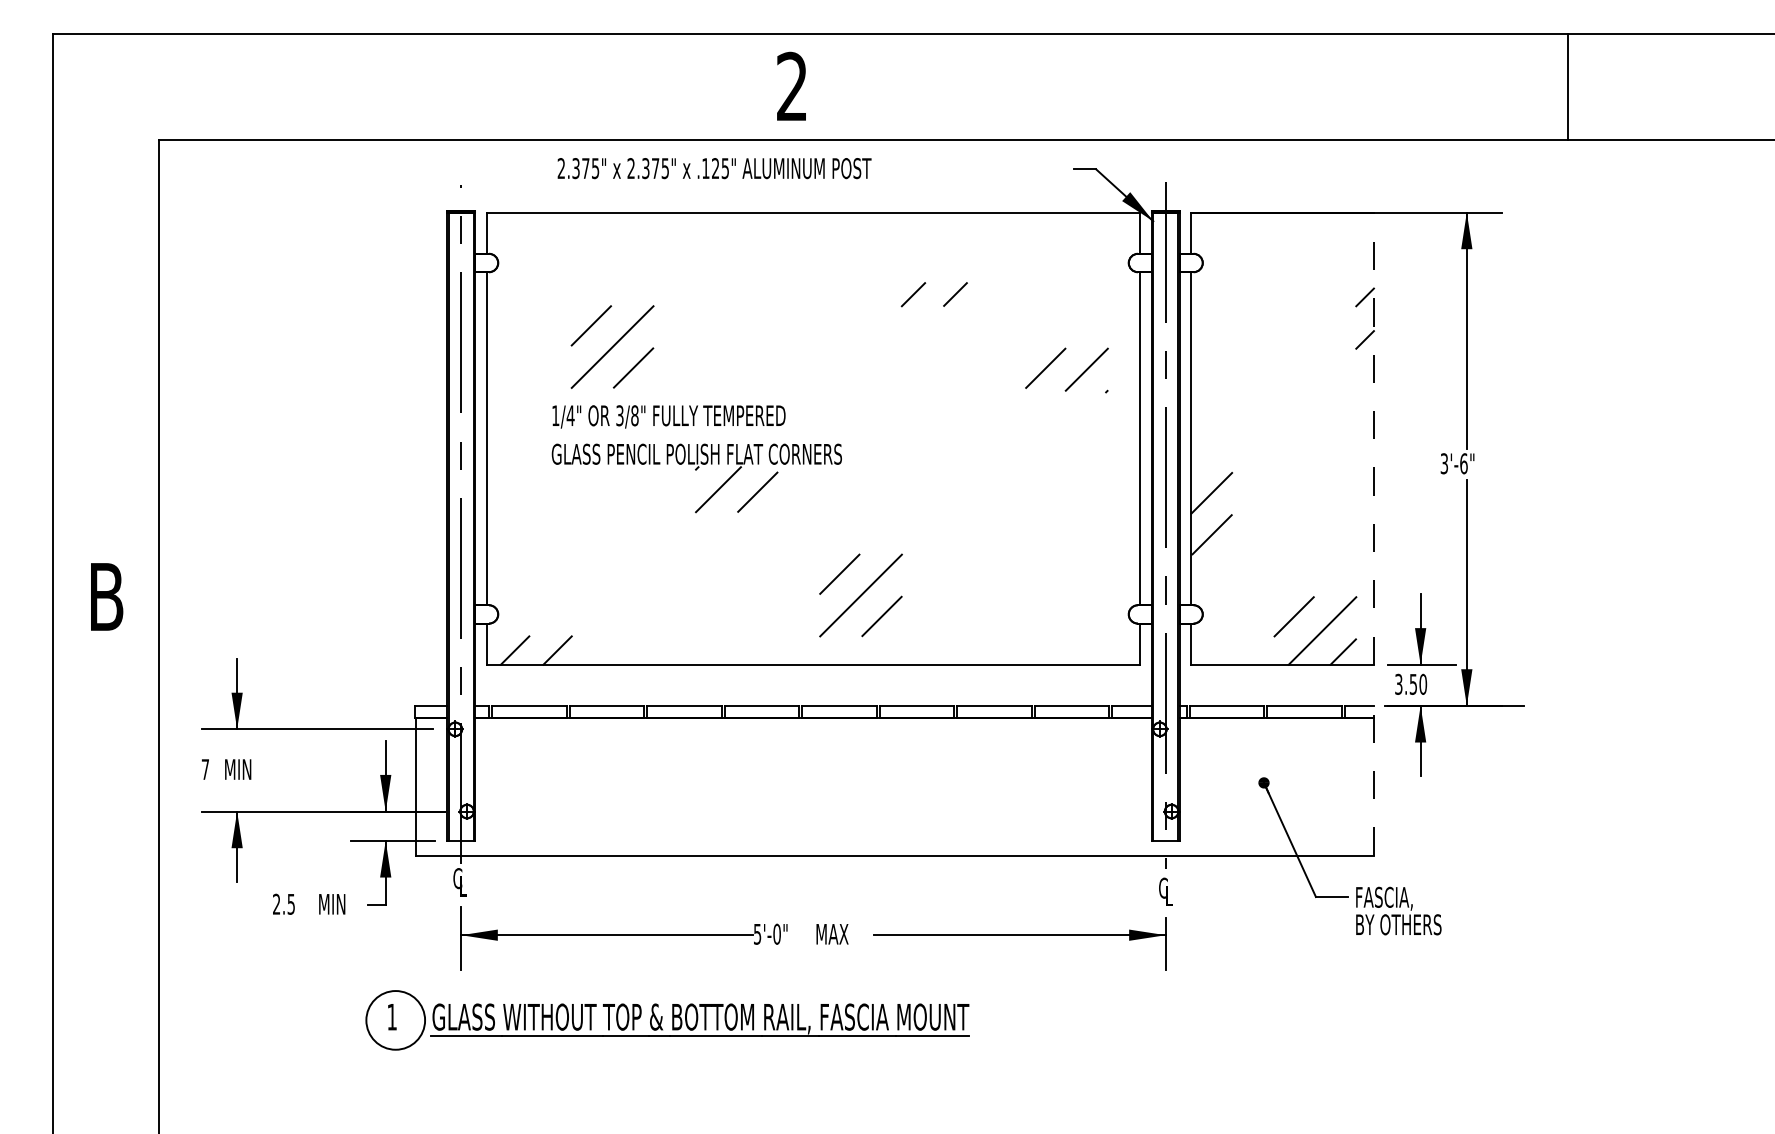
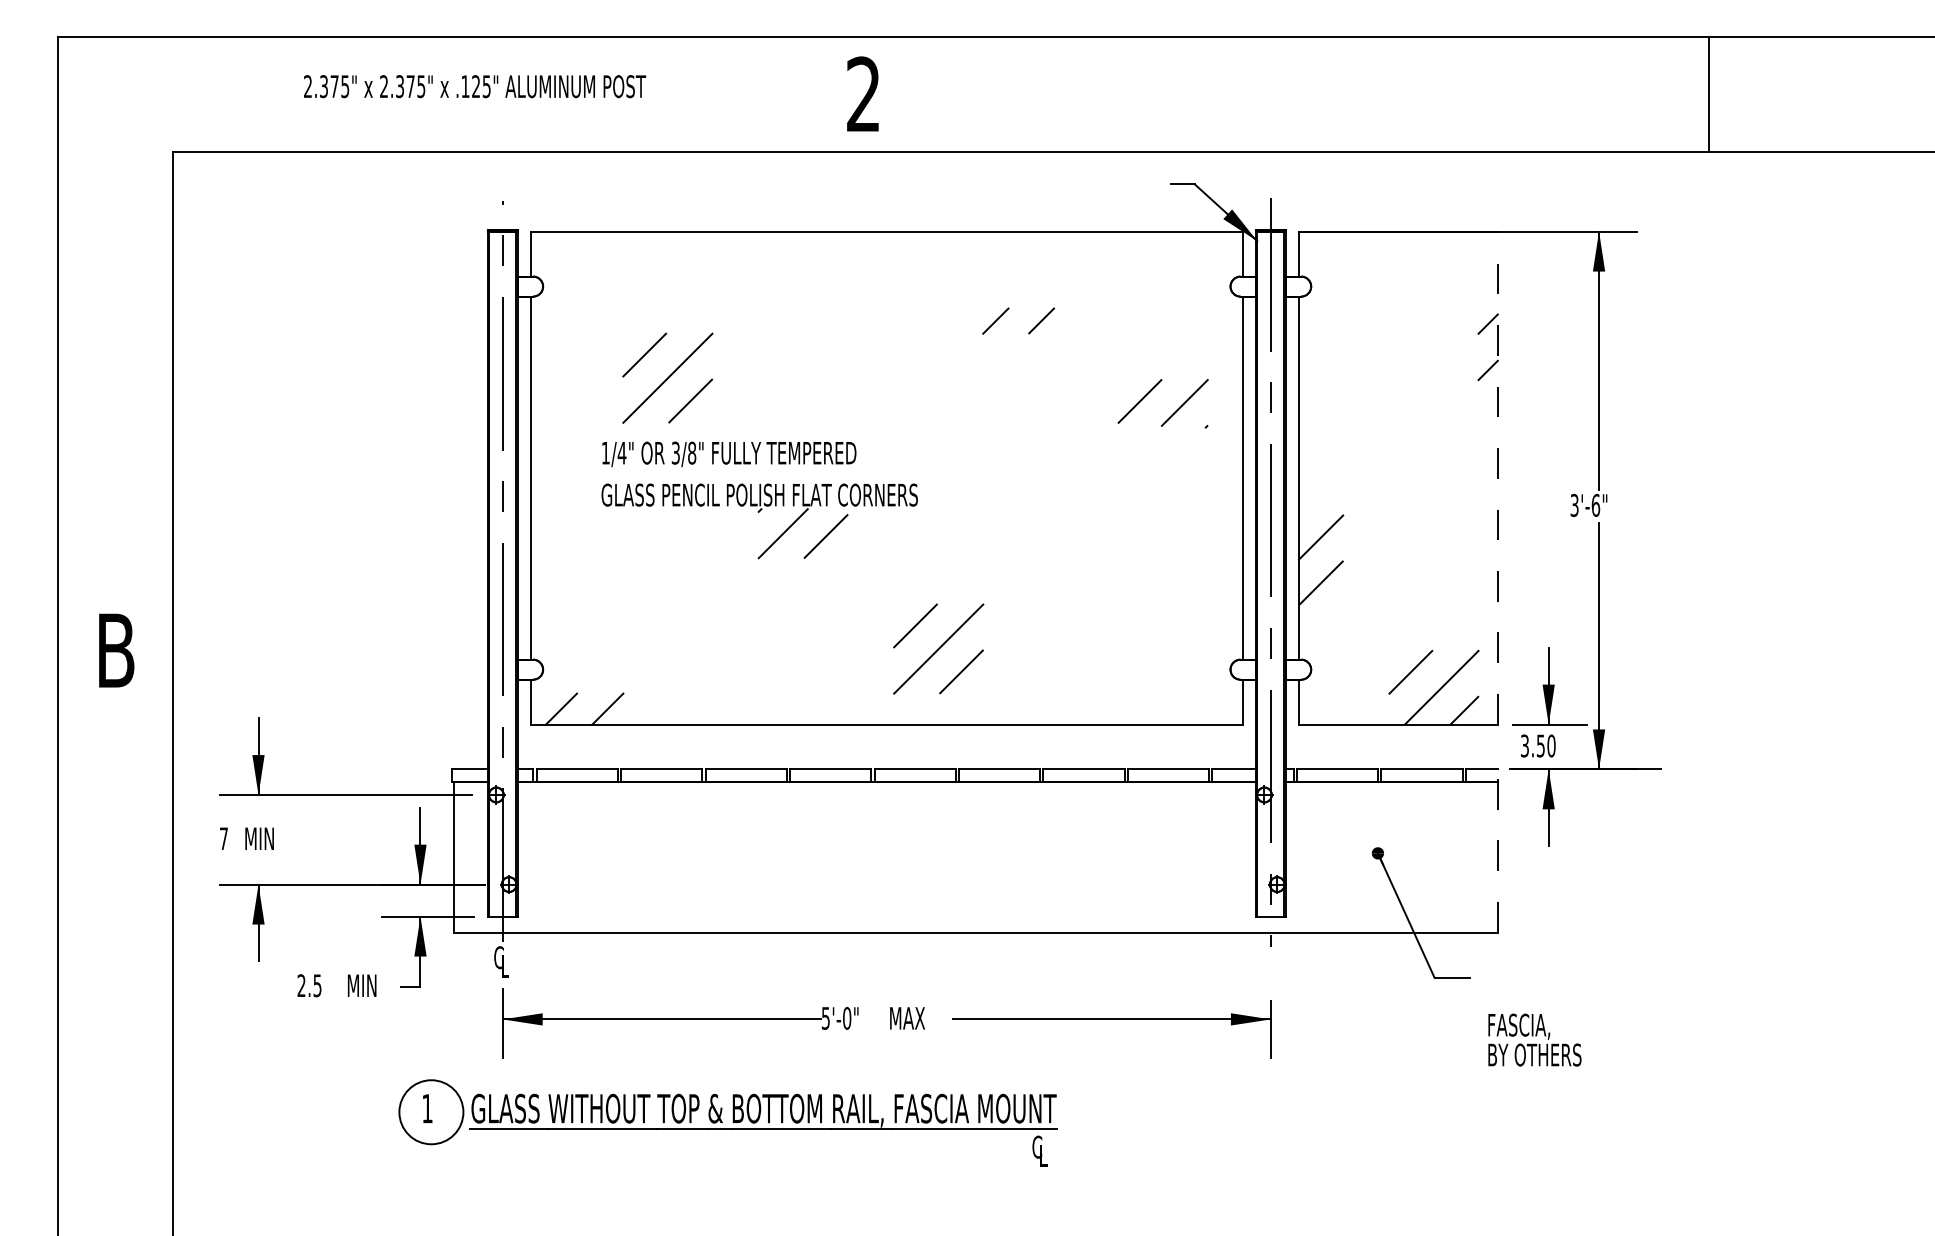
text: (715, 168) -> (475, 86), moved
text: (1165, 891) -> (1039, 1150), moved
text: (1398, 910) -> (1534, 1039), moved

